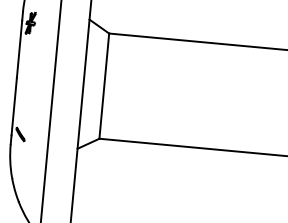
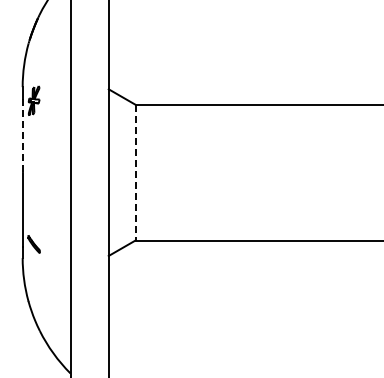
line: (19, 50) -> (22, 136), solid -> dashed
line: (104, 86) -> (135, 172), solid -> dashed

